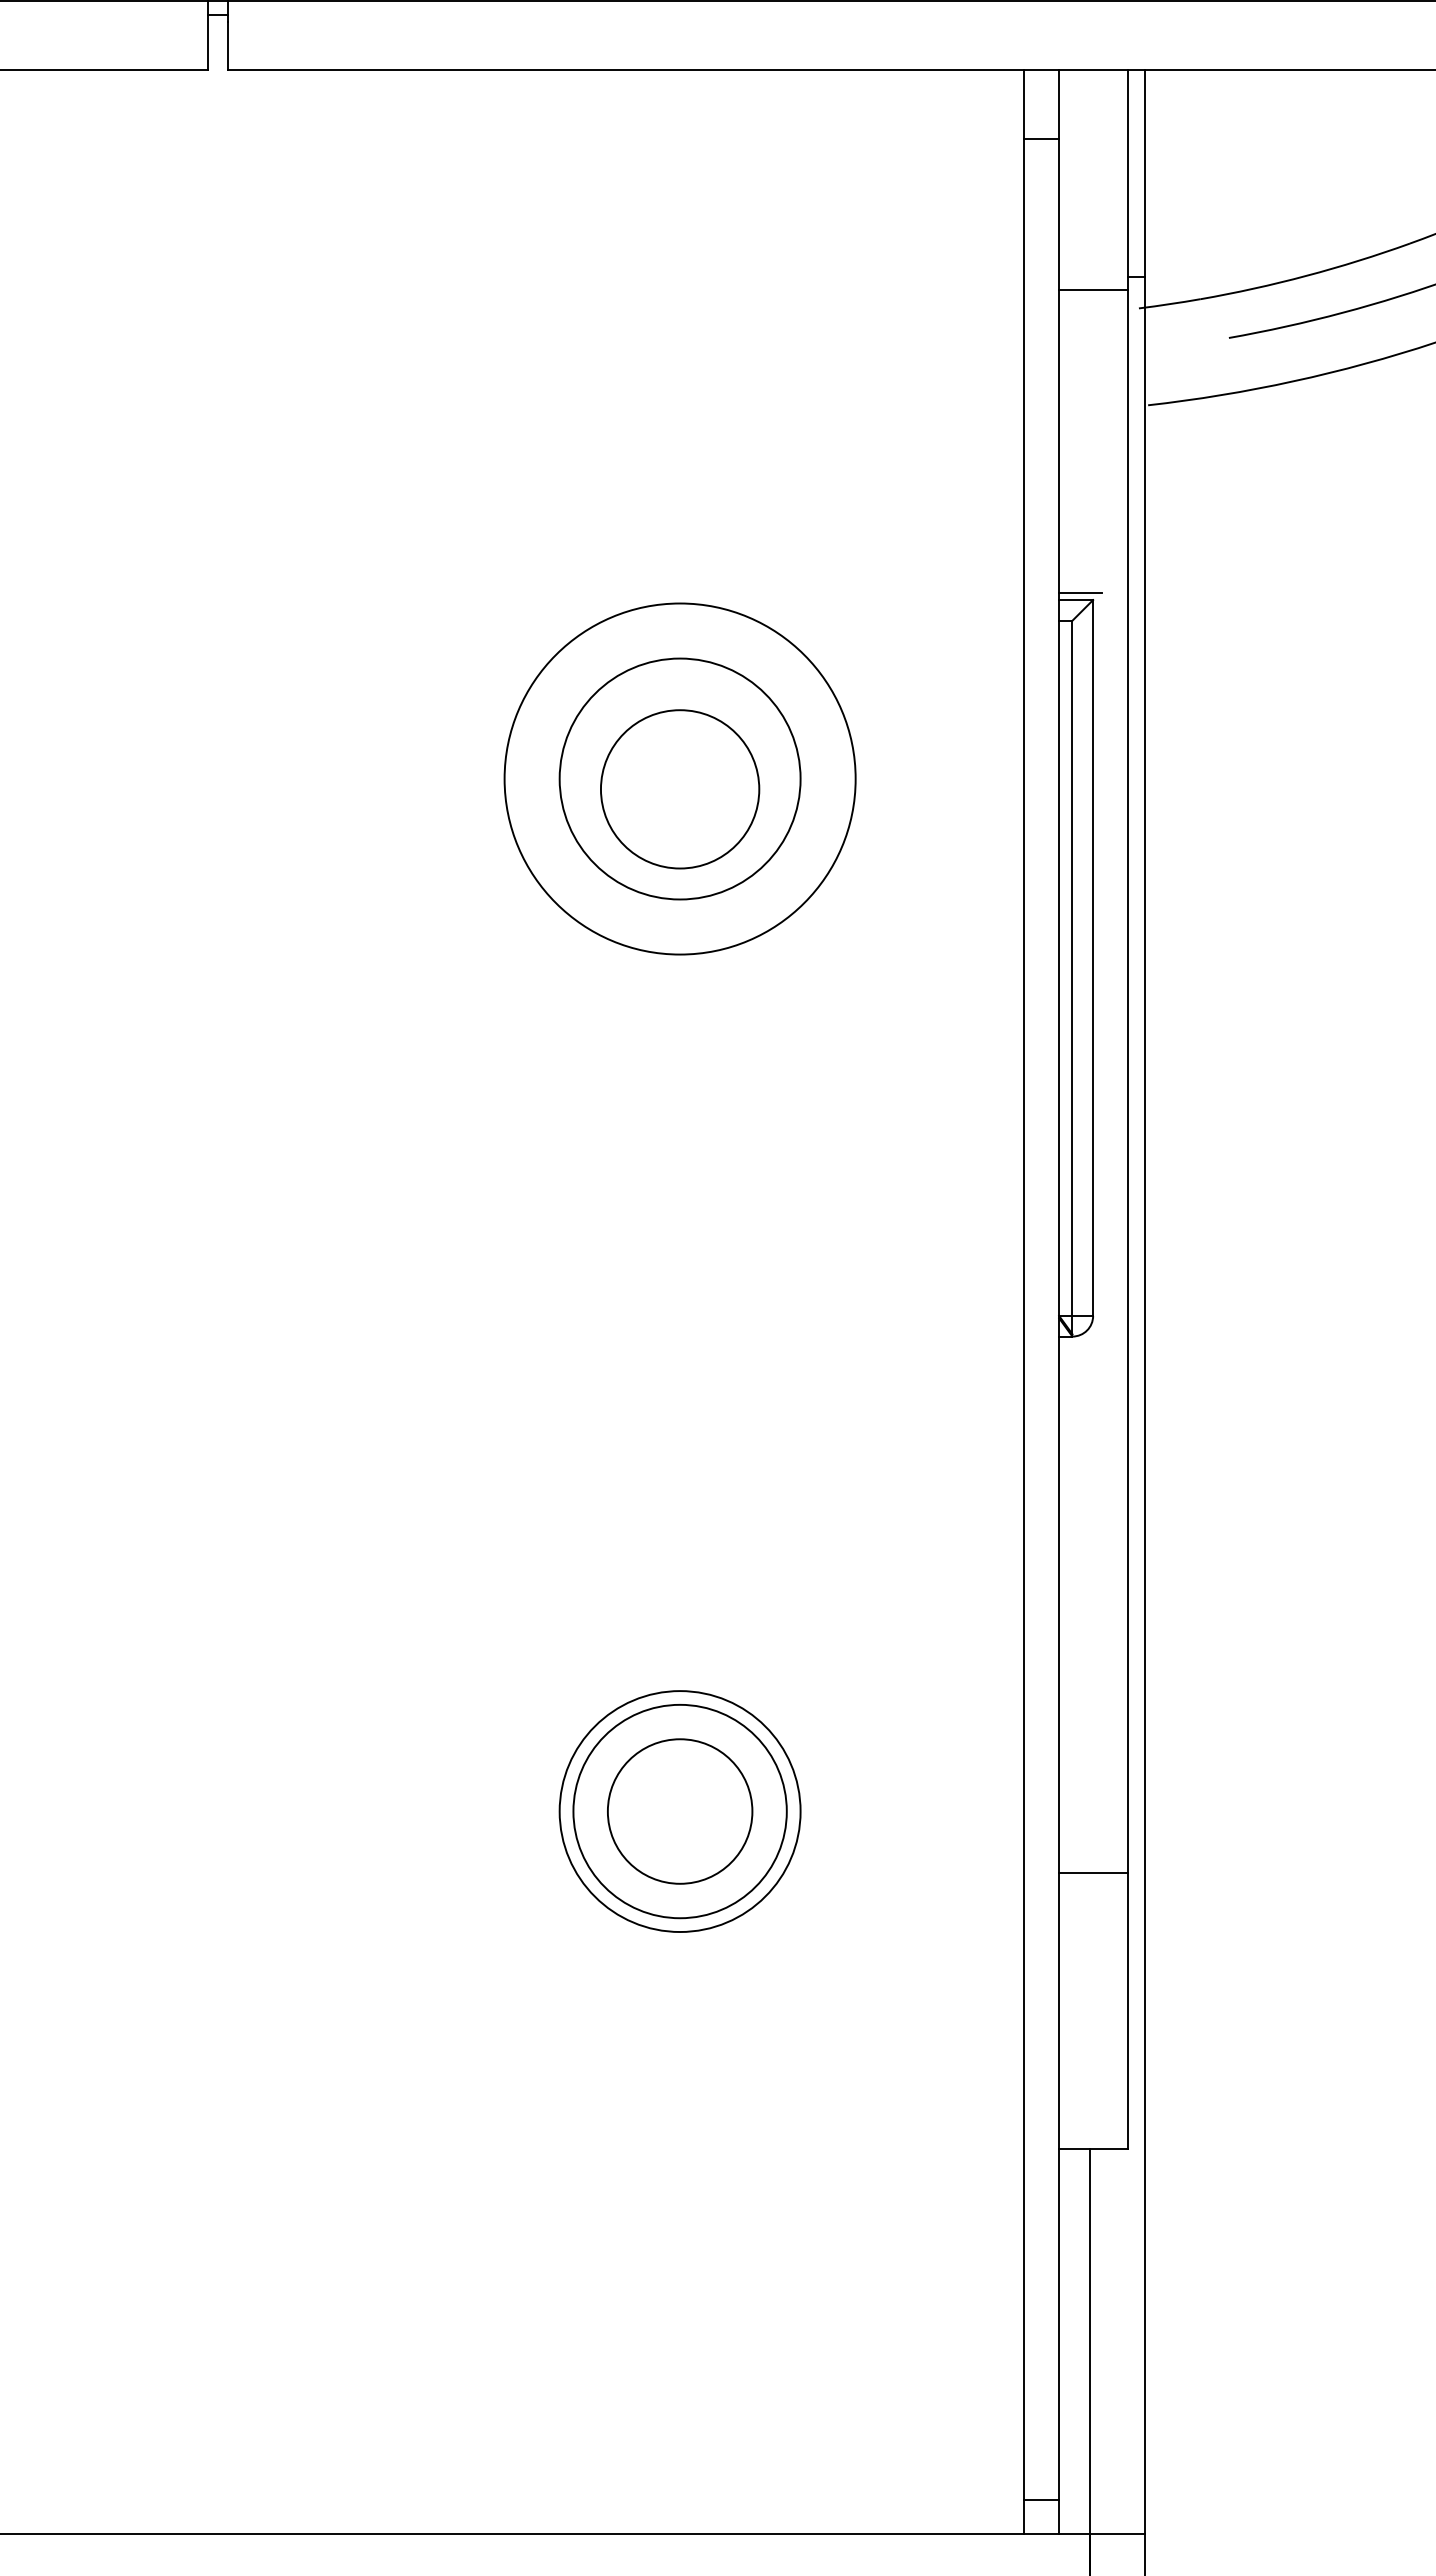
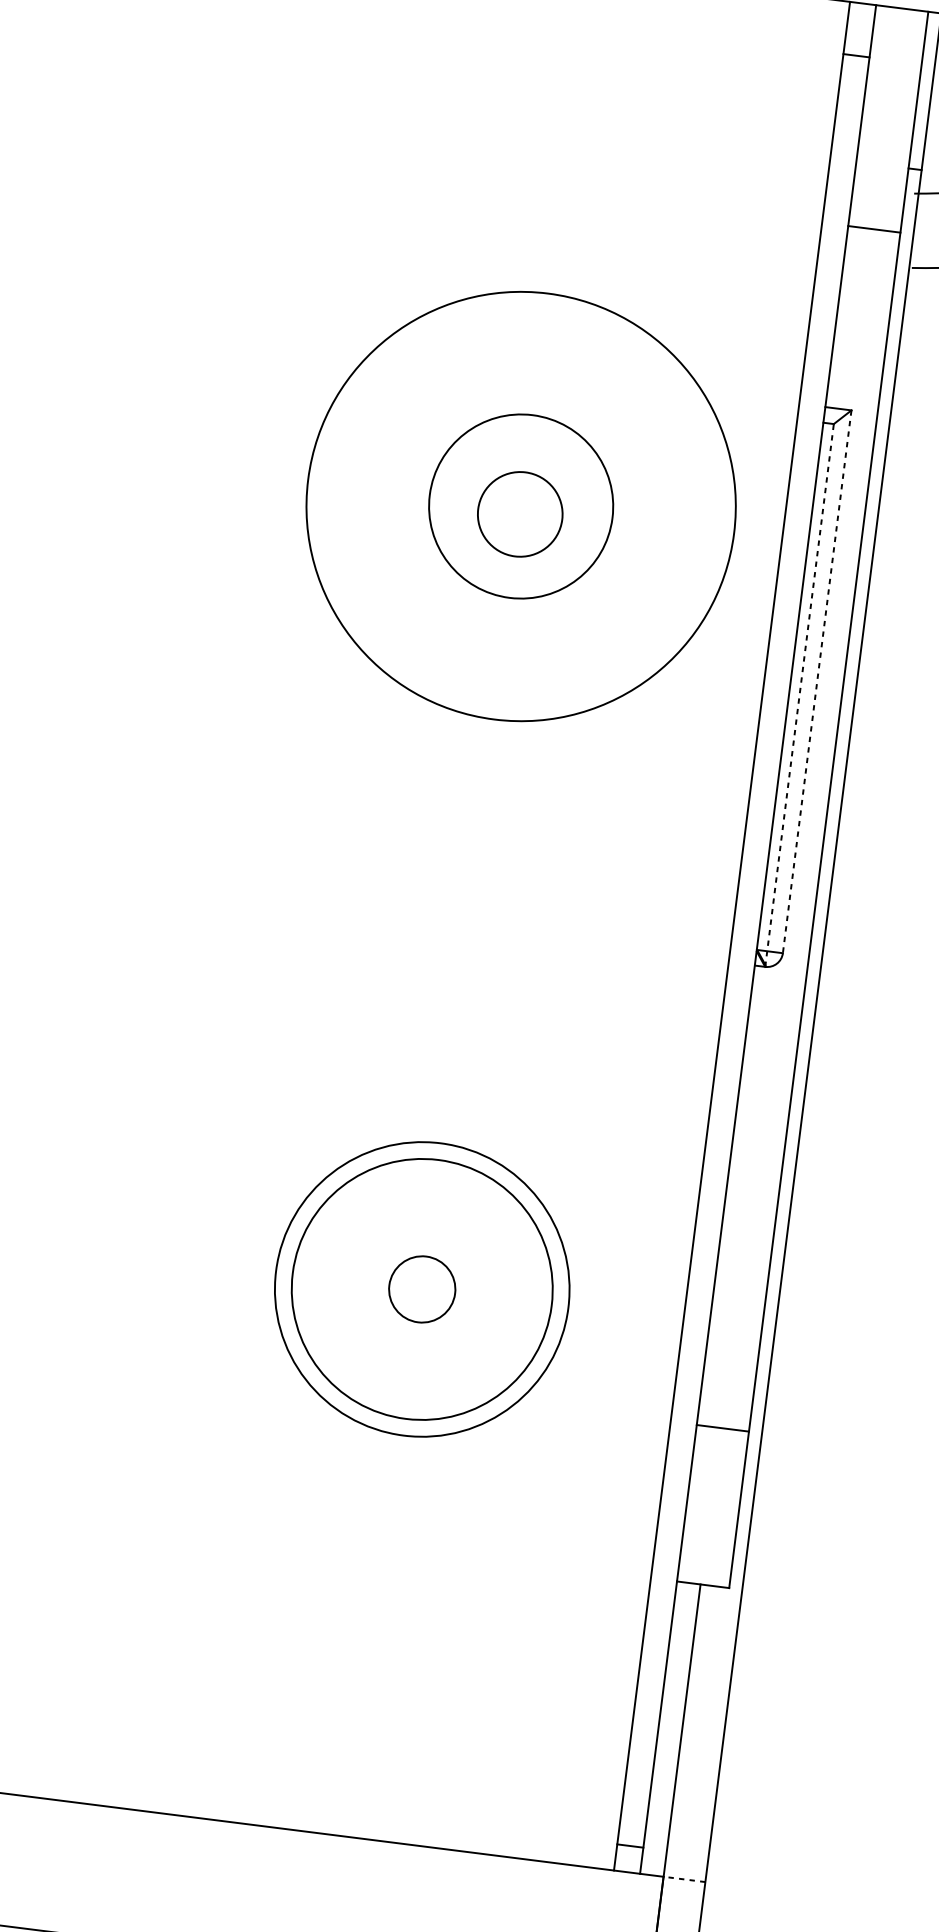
line: (1092, 290) -> (873, 229), moved
line: (1080, 593) -> (842, 404), removed
circle: (679, 778) -> (520, 506), size x1.6
circle: (680, 789) -> (520, 514), size x0.7
line: (1093, 958) -> (817, 682), solid -> dashed
line: (1072, 978) -> (799, 695), solid -> dashed
circle: (679, 1811) -> (421, 1289), size x0.6
circle: (679, 1811) -> (421, 1289), size x1.6
circle: (679, 1811) -> (421, 1289), size x1.6
line: (1092, 1873) -> (722, 1428), moved
line: (1117, 2534) -> (684, 1879), solid -> dashed

